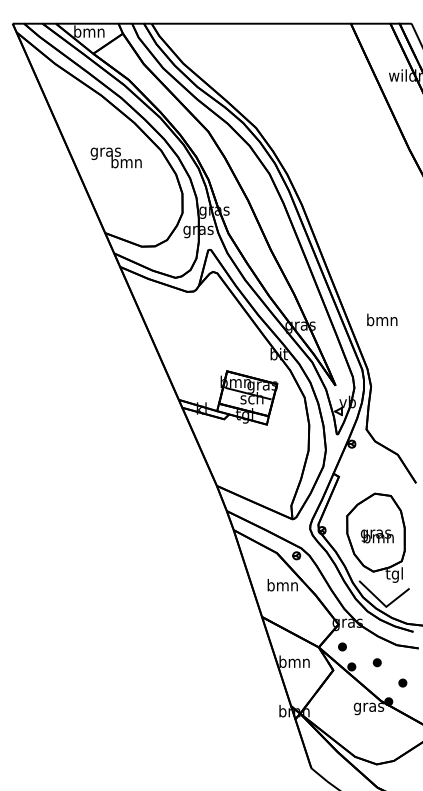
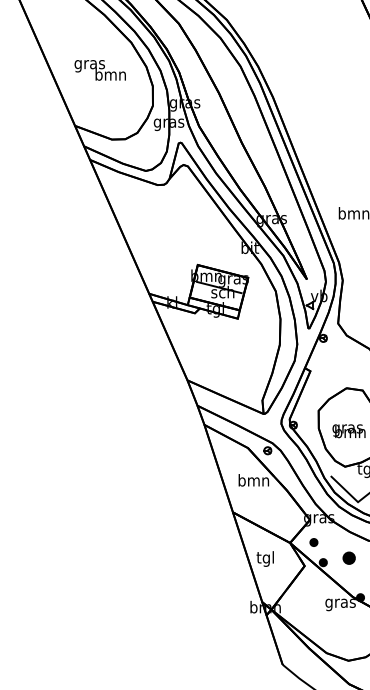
text: (115, 157) -> (99, 69), moved
part: (376, 662) -> (348, 558), size x1.6
text: (294, 663) -> (265, 559), bmn -> tgl

